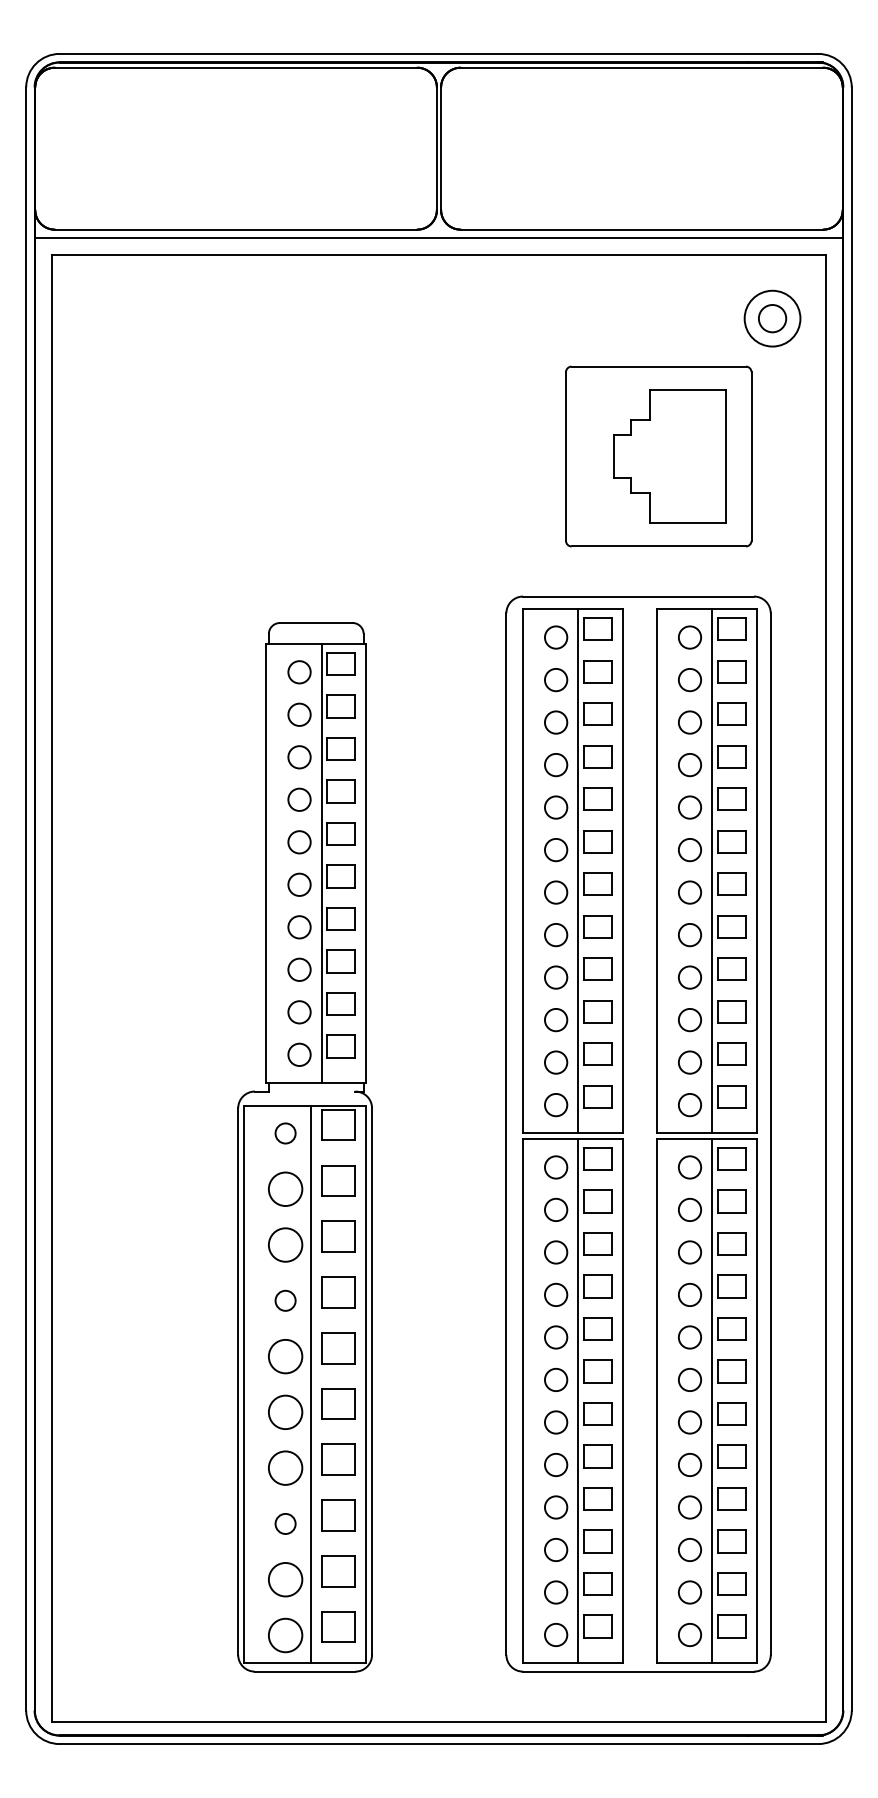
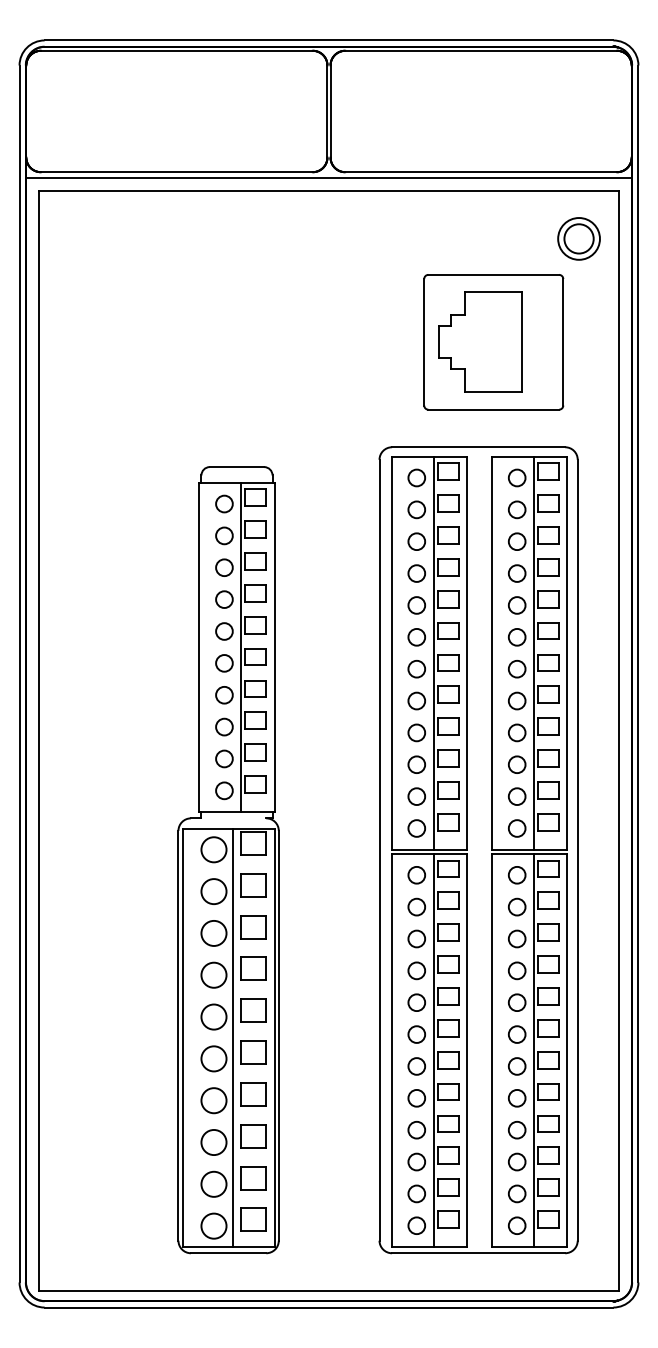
circle: (772, 318) -> (579, 238), size x1.43
part: (669, 456) -> (480, 342), moved
circle: (285, 1133) -> (213, 849), size x1.67
circle: (285, 1300) -> (213, 975), size x1.67
circle: (285, 1523) -> (213, 1142), size x1.67

